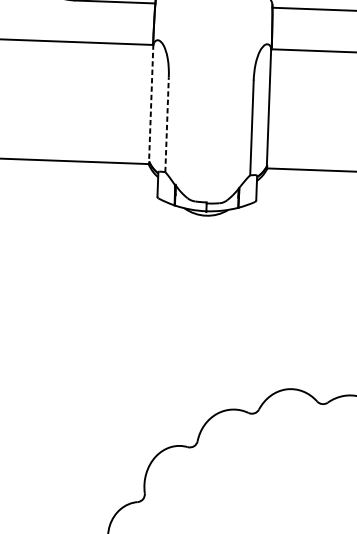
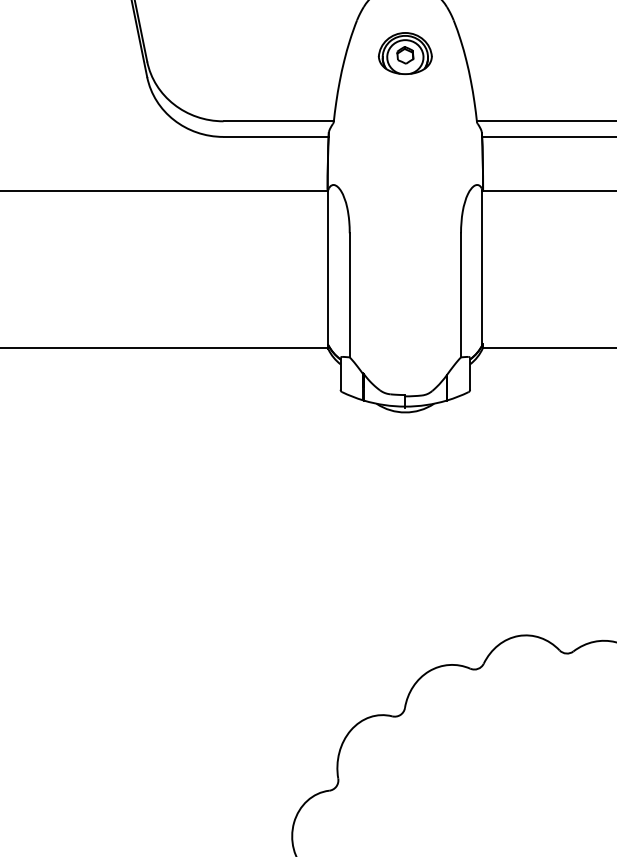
line: (150, 103) -> (327, 267), dashed -> solid
line: (166, 124) -> (349, 294), dashed -> solid

